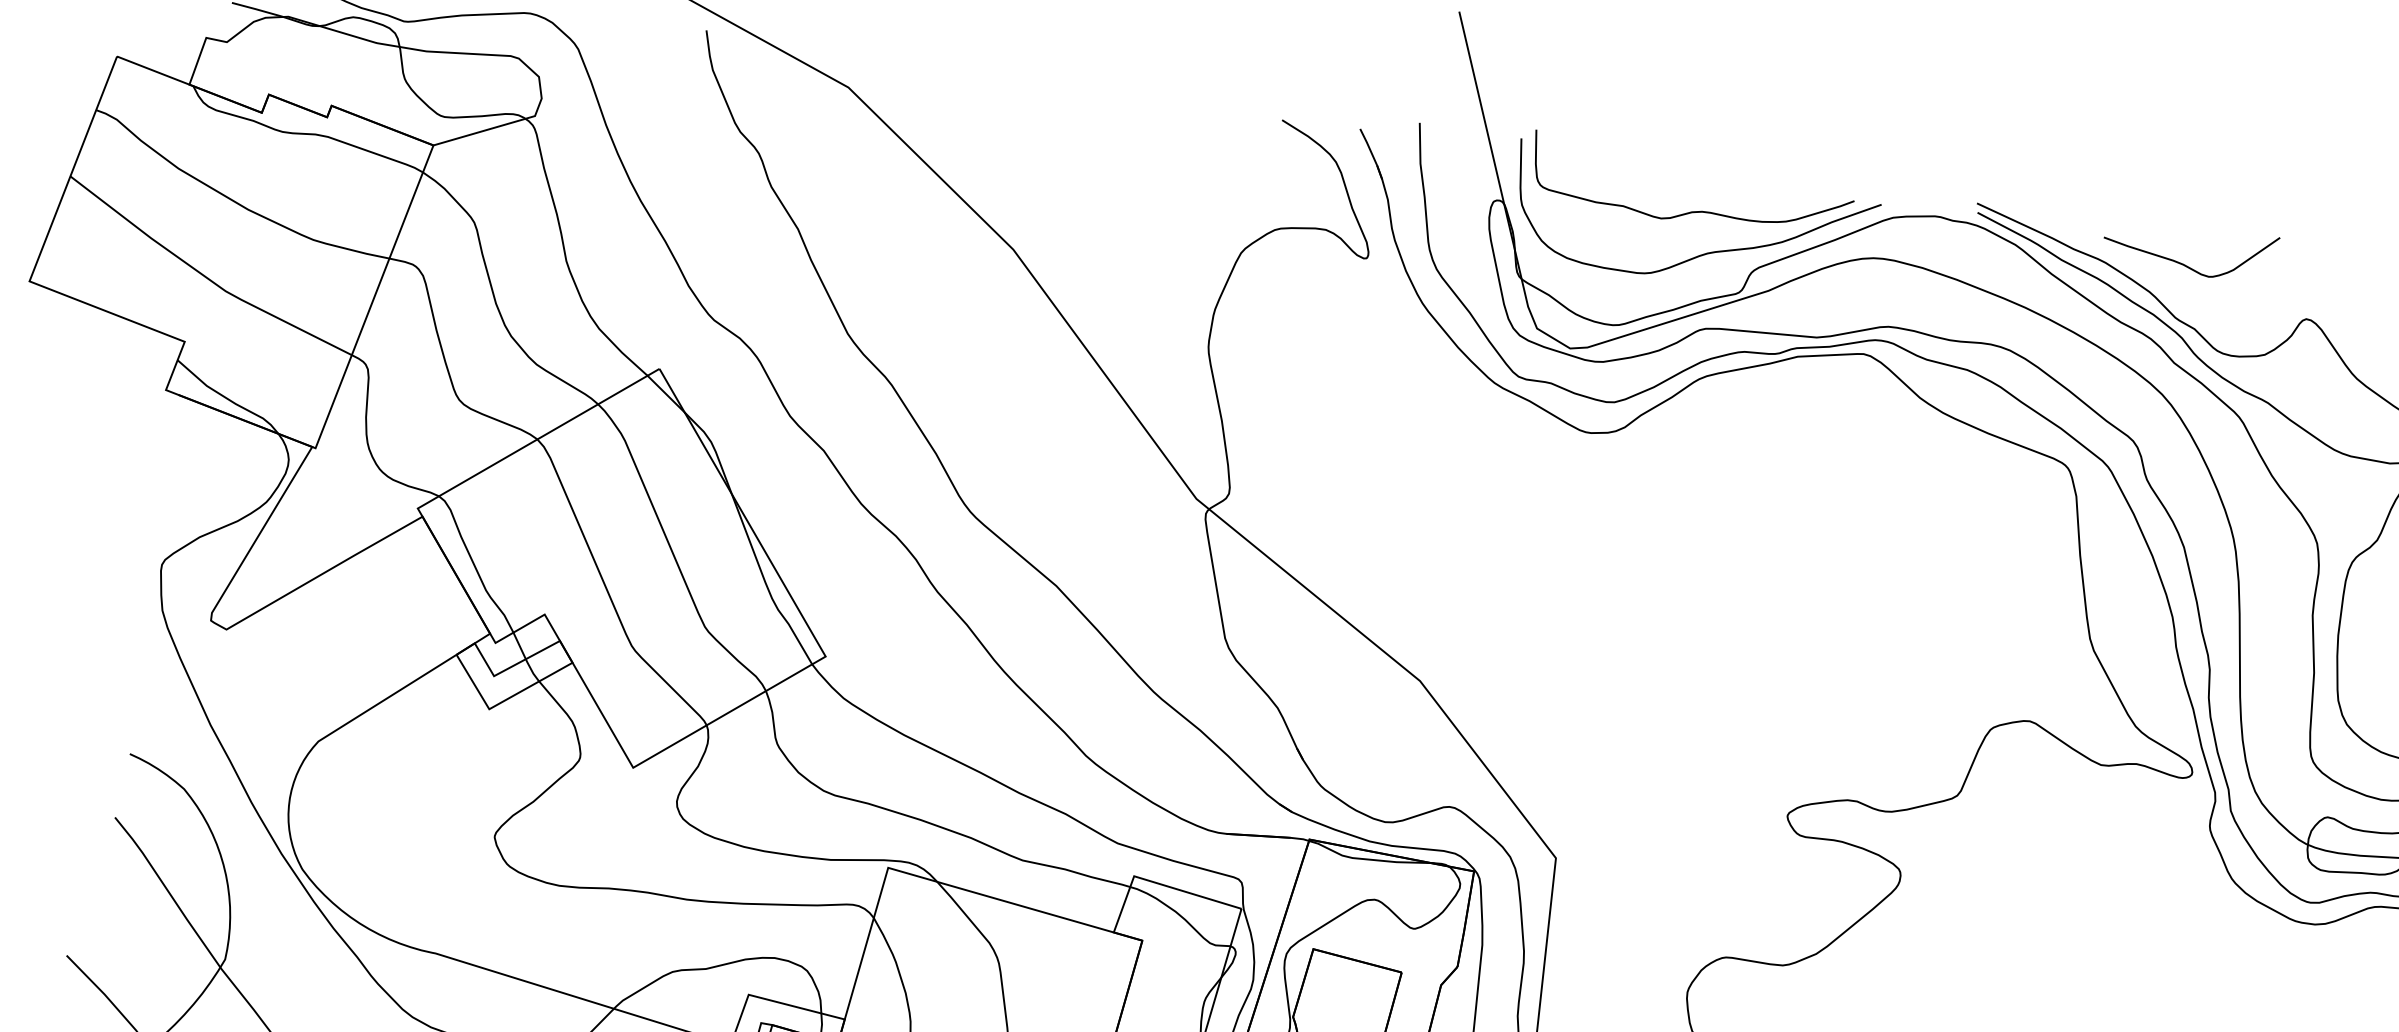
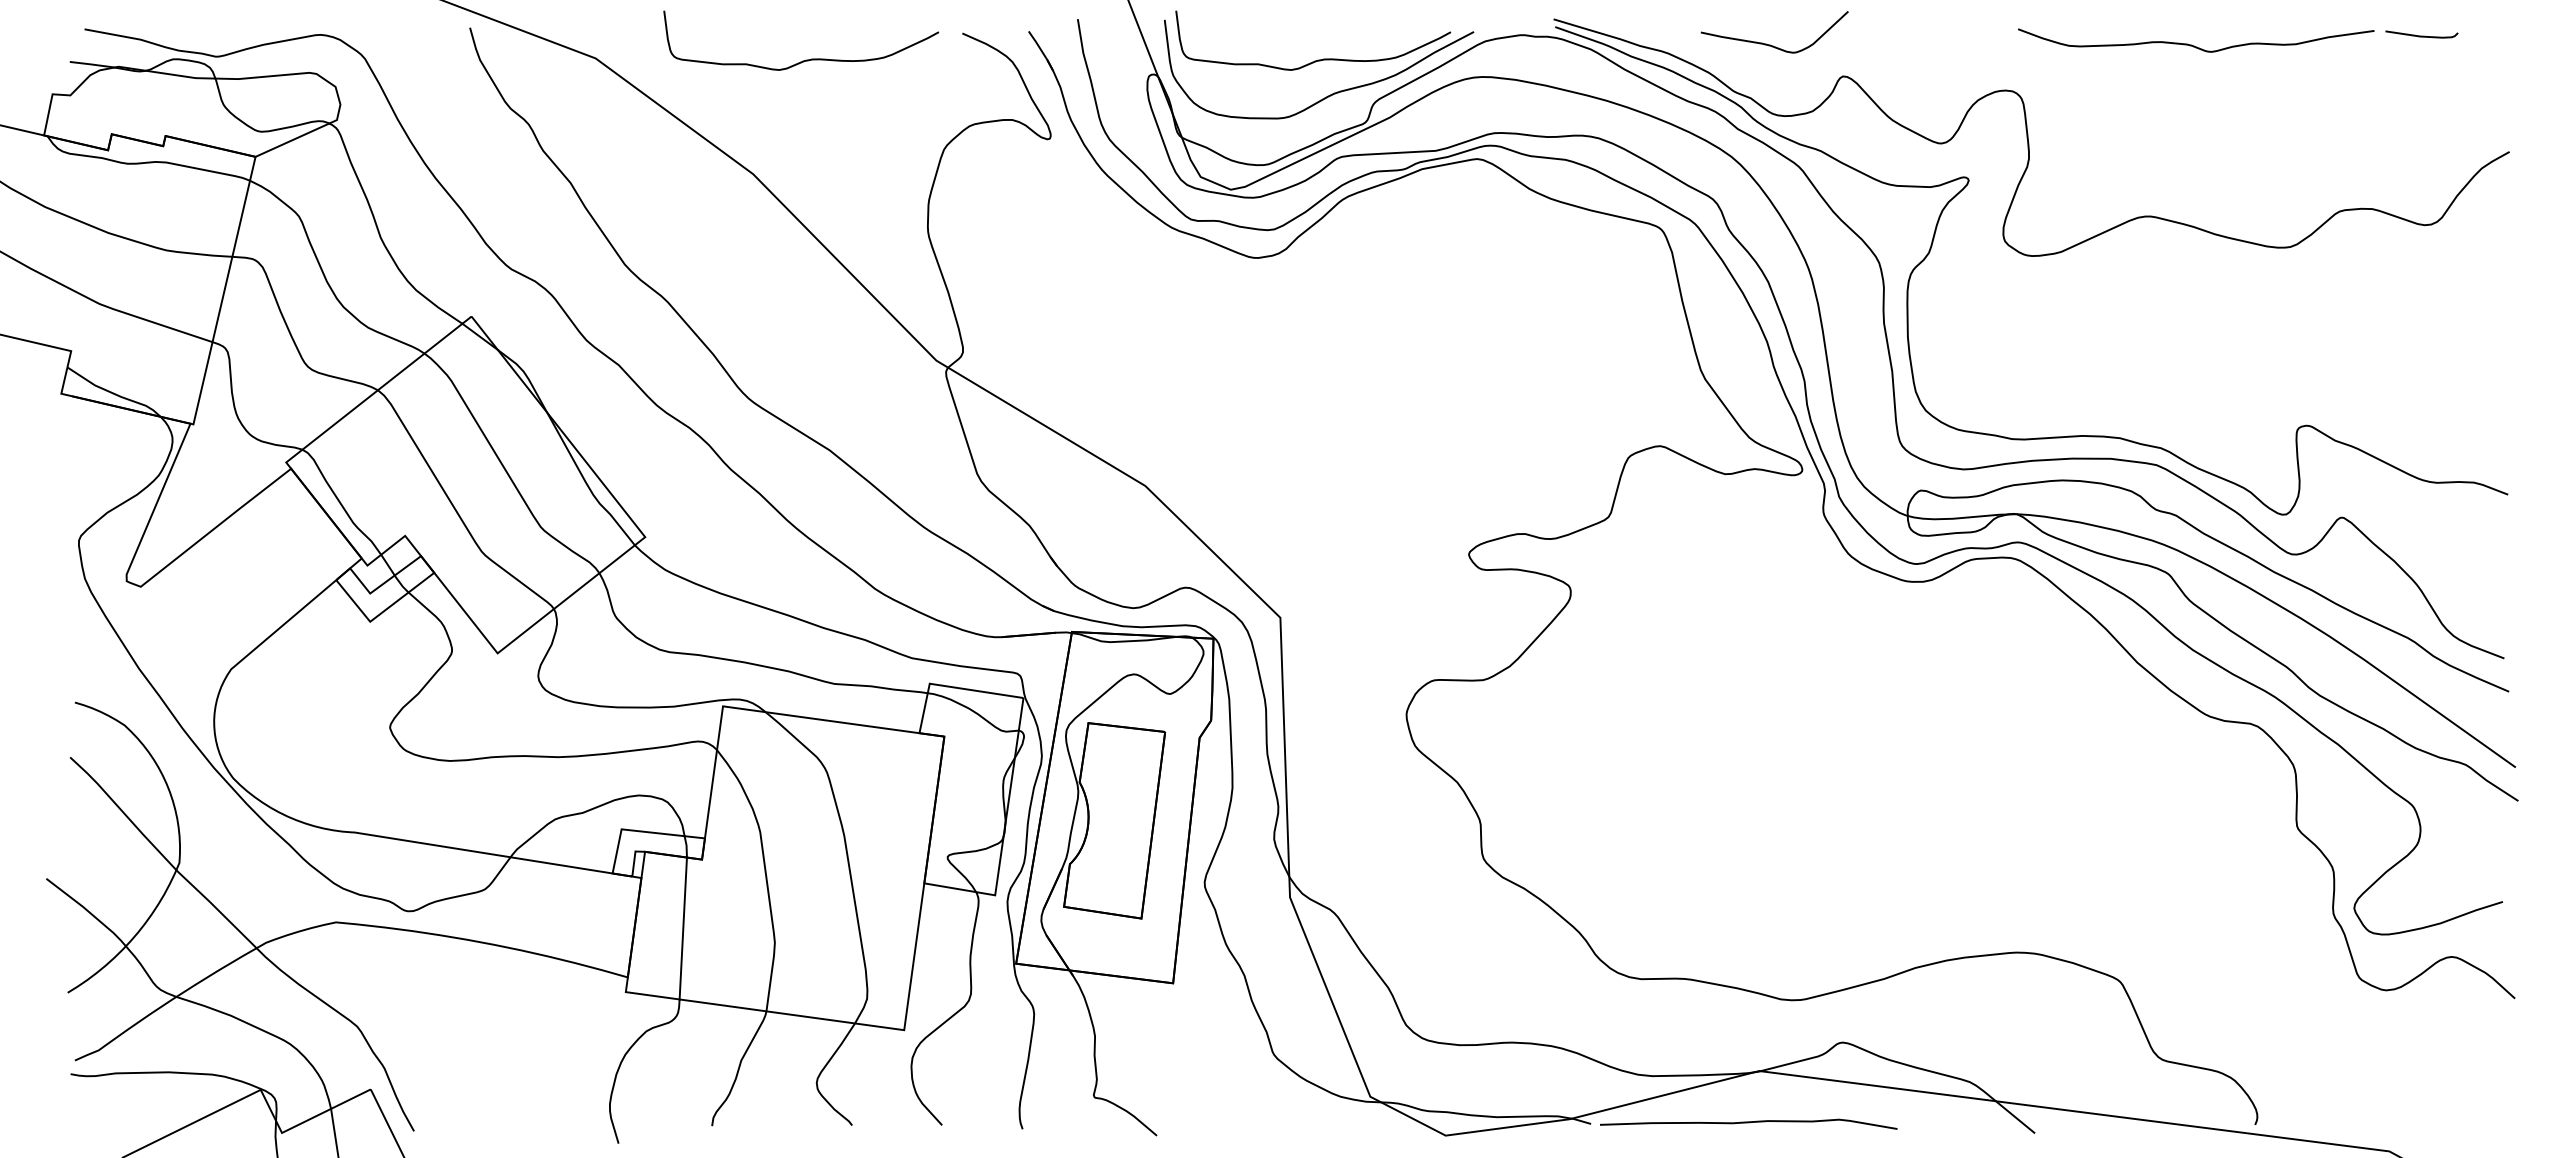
curve: (1095, 124) -> (806, 59), added
curve: (2183, 263) -> (1770, 44), moved

